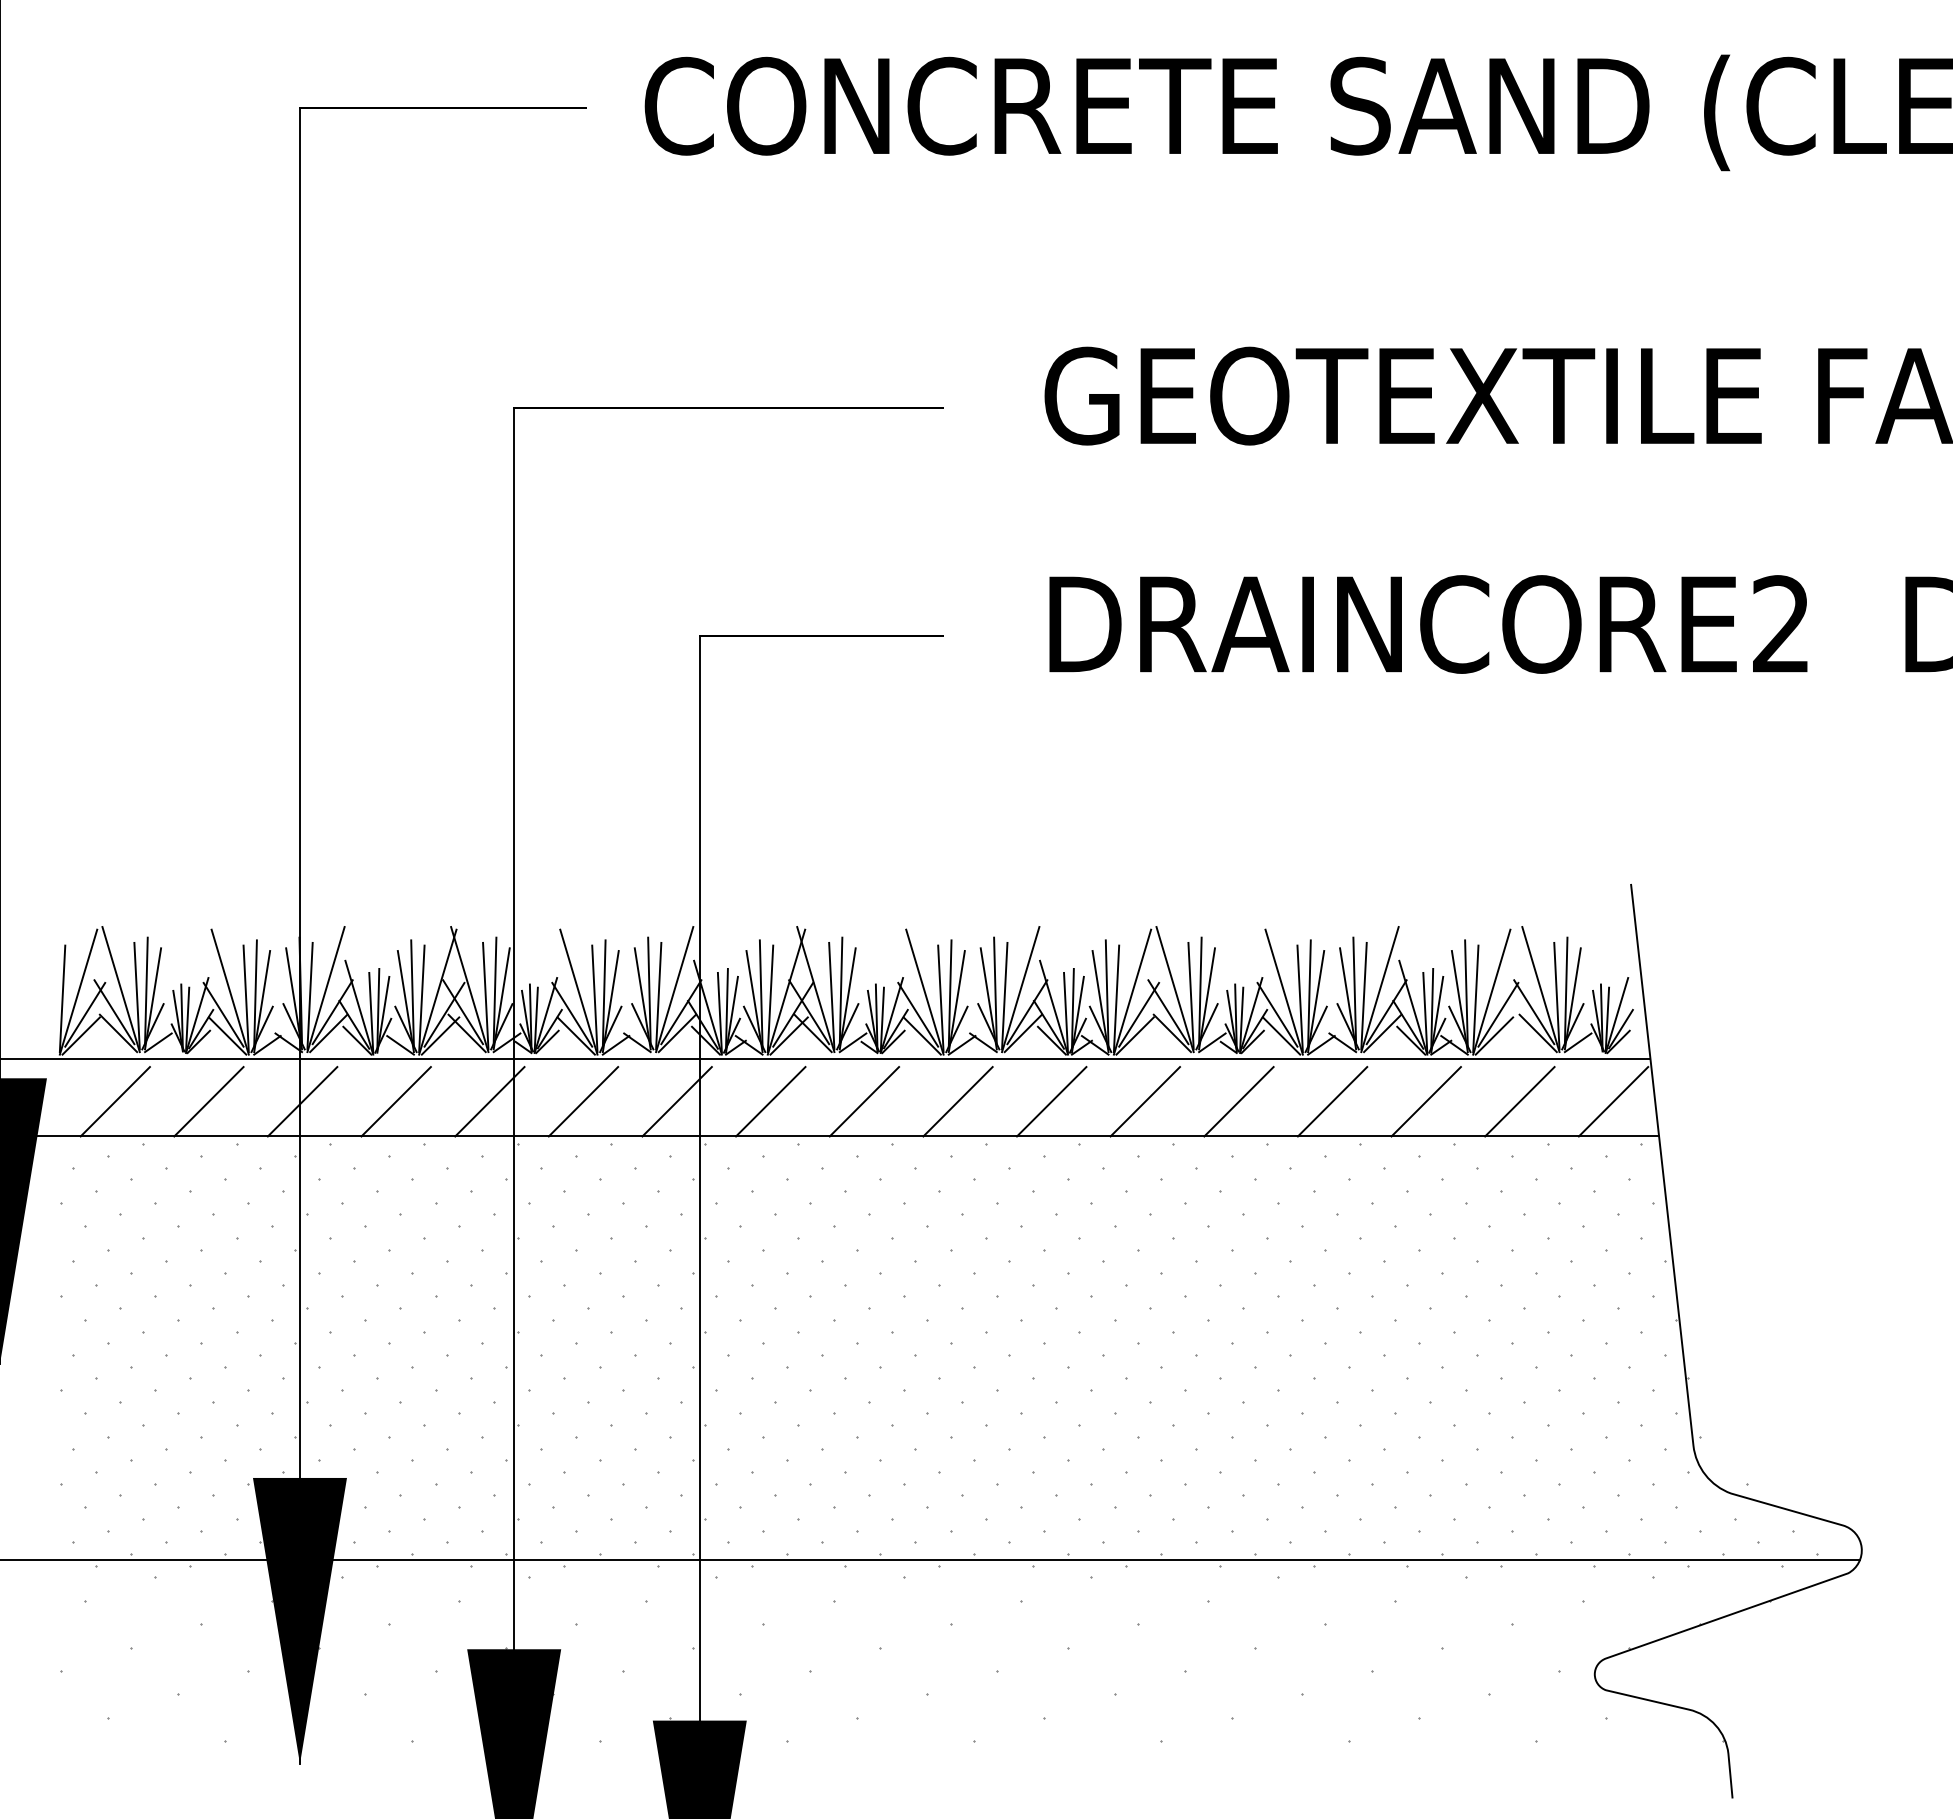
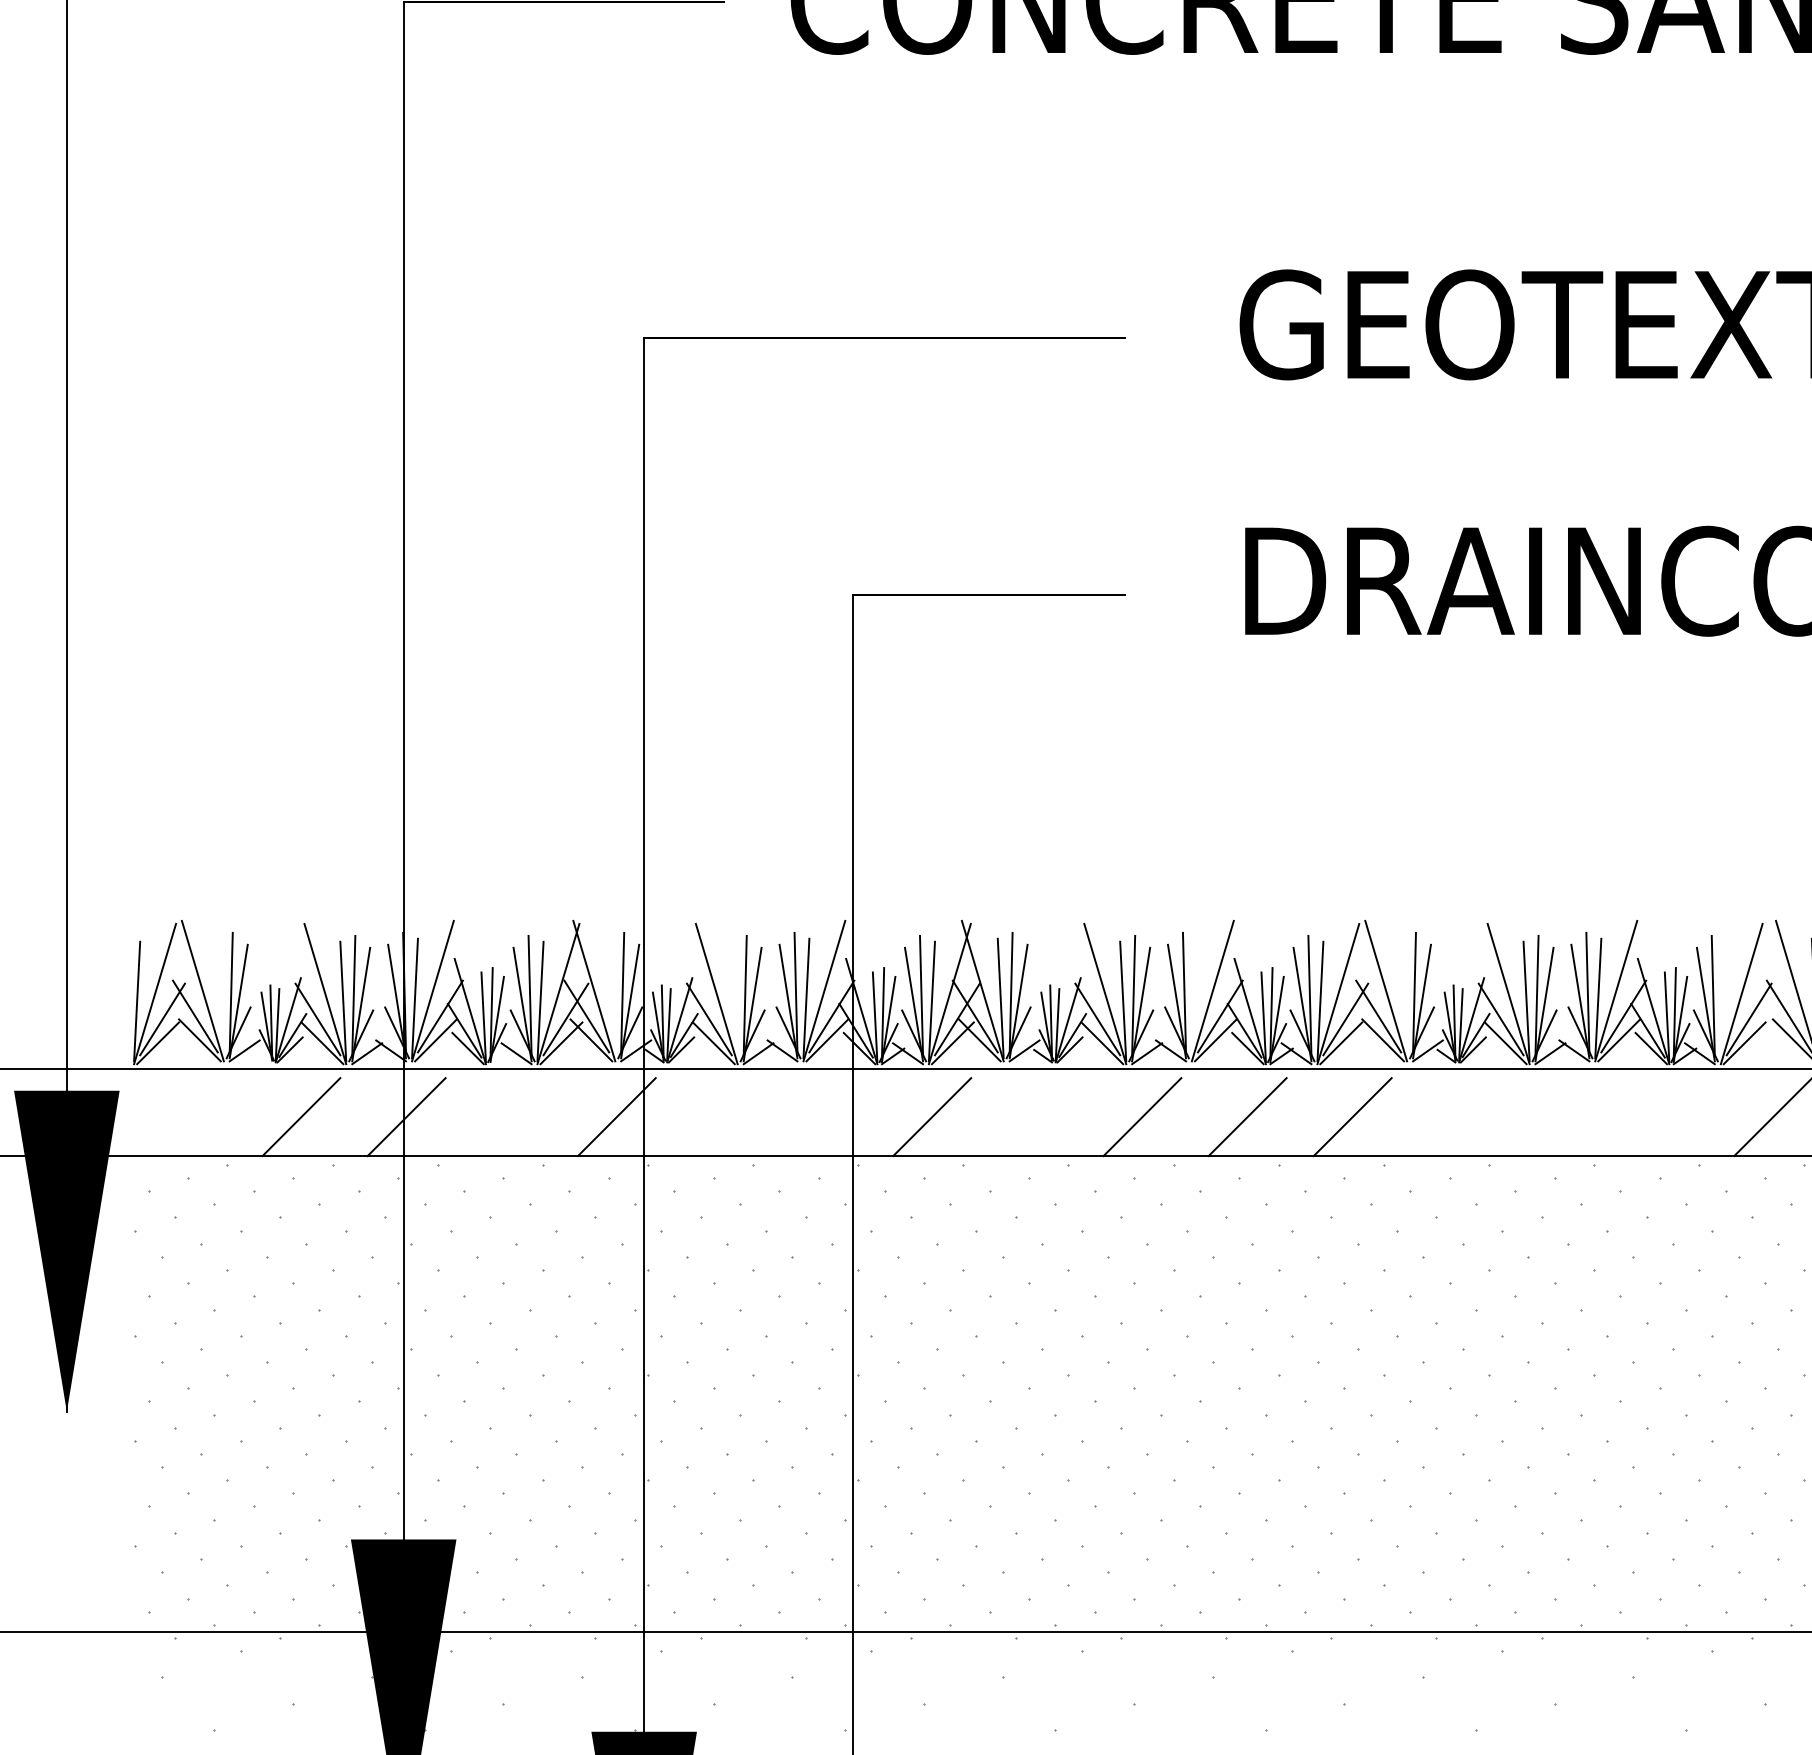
line: (136, 995) -> (220, 997), removed
line: (485, 995) -> (611, 997), removed
line: (1004, 995) -> (1194, 997), removed
line: (1190, 995) -> (1403, 997), removed
line: (594, 998) -> (734, 1001), removed
line: (1475, 998) -> (1723, 1001), removed
line: (114, 1101) -> (195, 1116), removed
line: (395, 1101) -> (510, 1116), removed
line: (583, 1101) -> (721, 1116), removed
line: (676, 1101) -> (826, 1116), removed
line: (864, 1101) -> (1037, 1116), removed
line: (1238, 1101) -> (1457, 1116), removed
line: (1332, 1101) -> (1562, 1116), removed
line: (1425, 1101) -> (1667, 1116), removed

